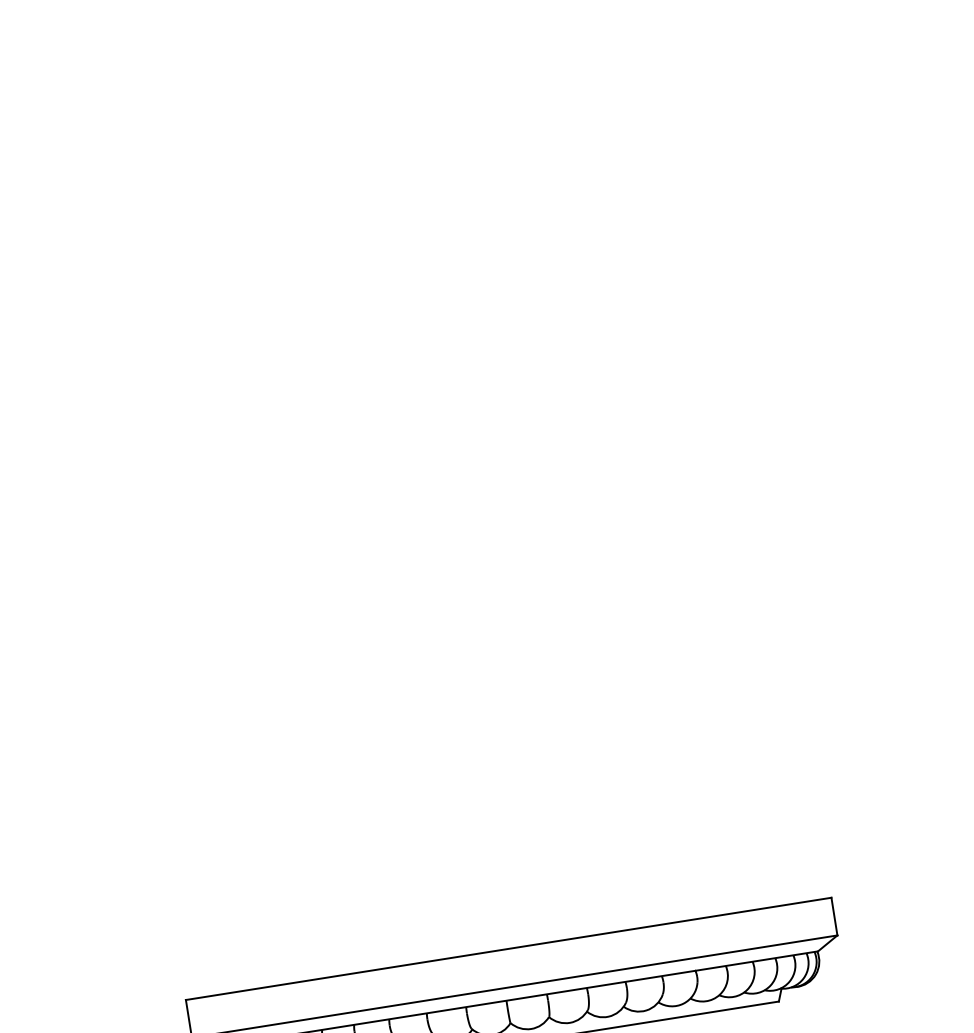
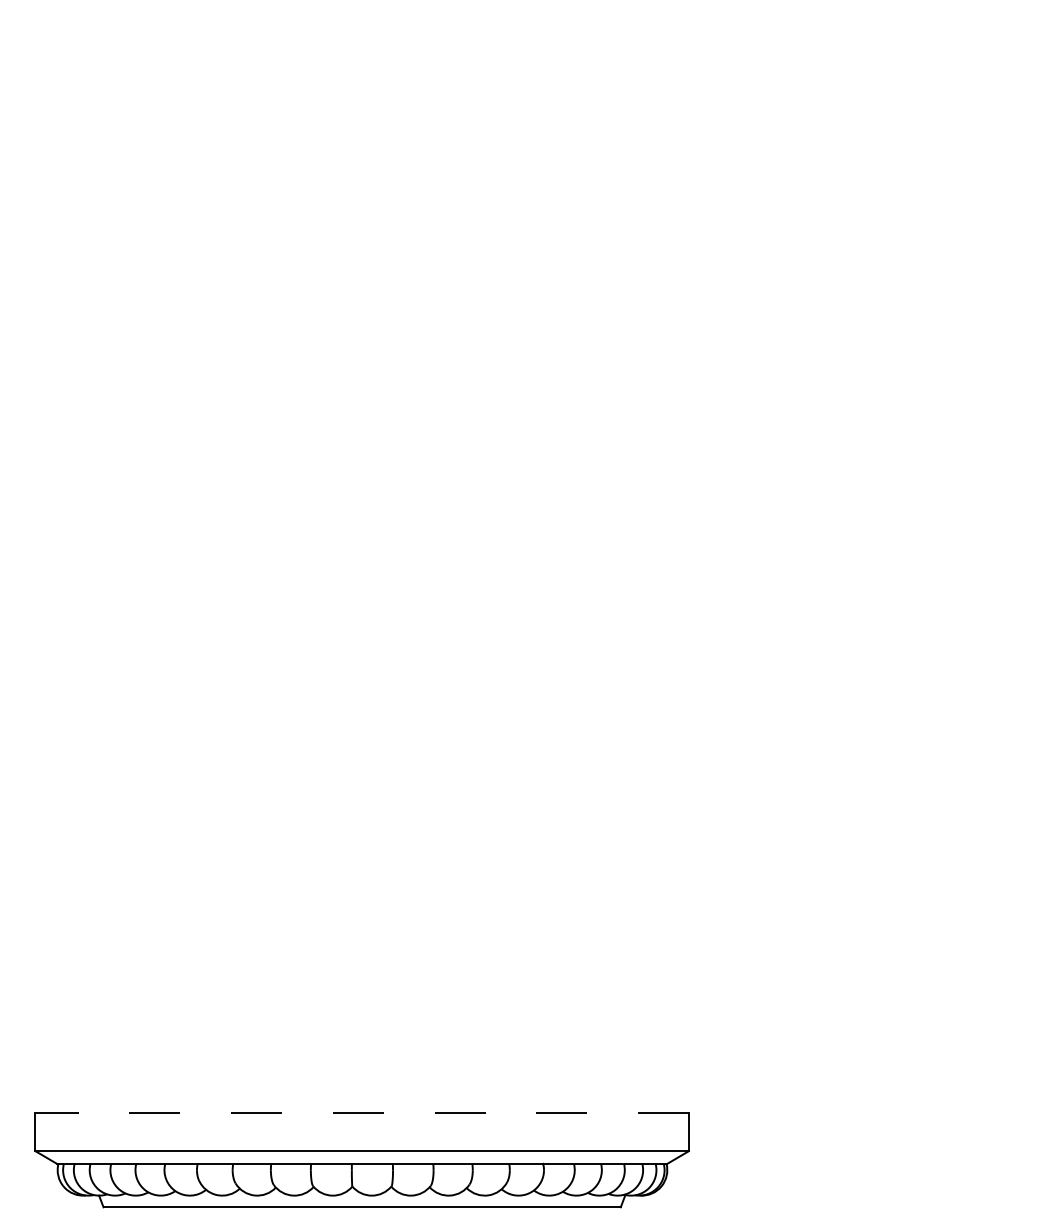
line: (508, 948) -> (362, 1112), solid -> dashed

